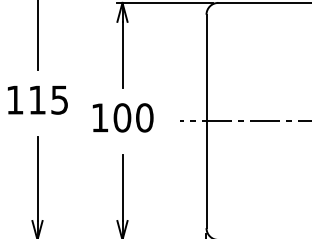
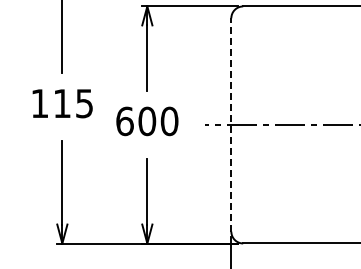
text: (99, 117) -> (124, 121), 100 -> 600
line: (206, 120) -> (231, 124), solid -> dashed

